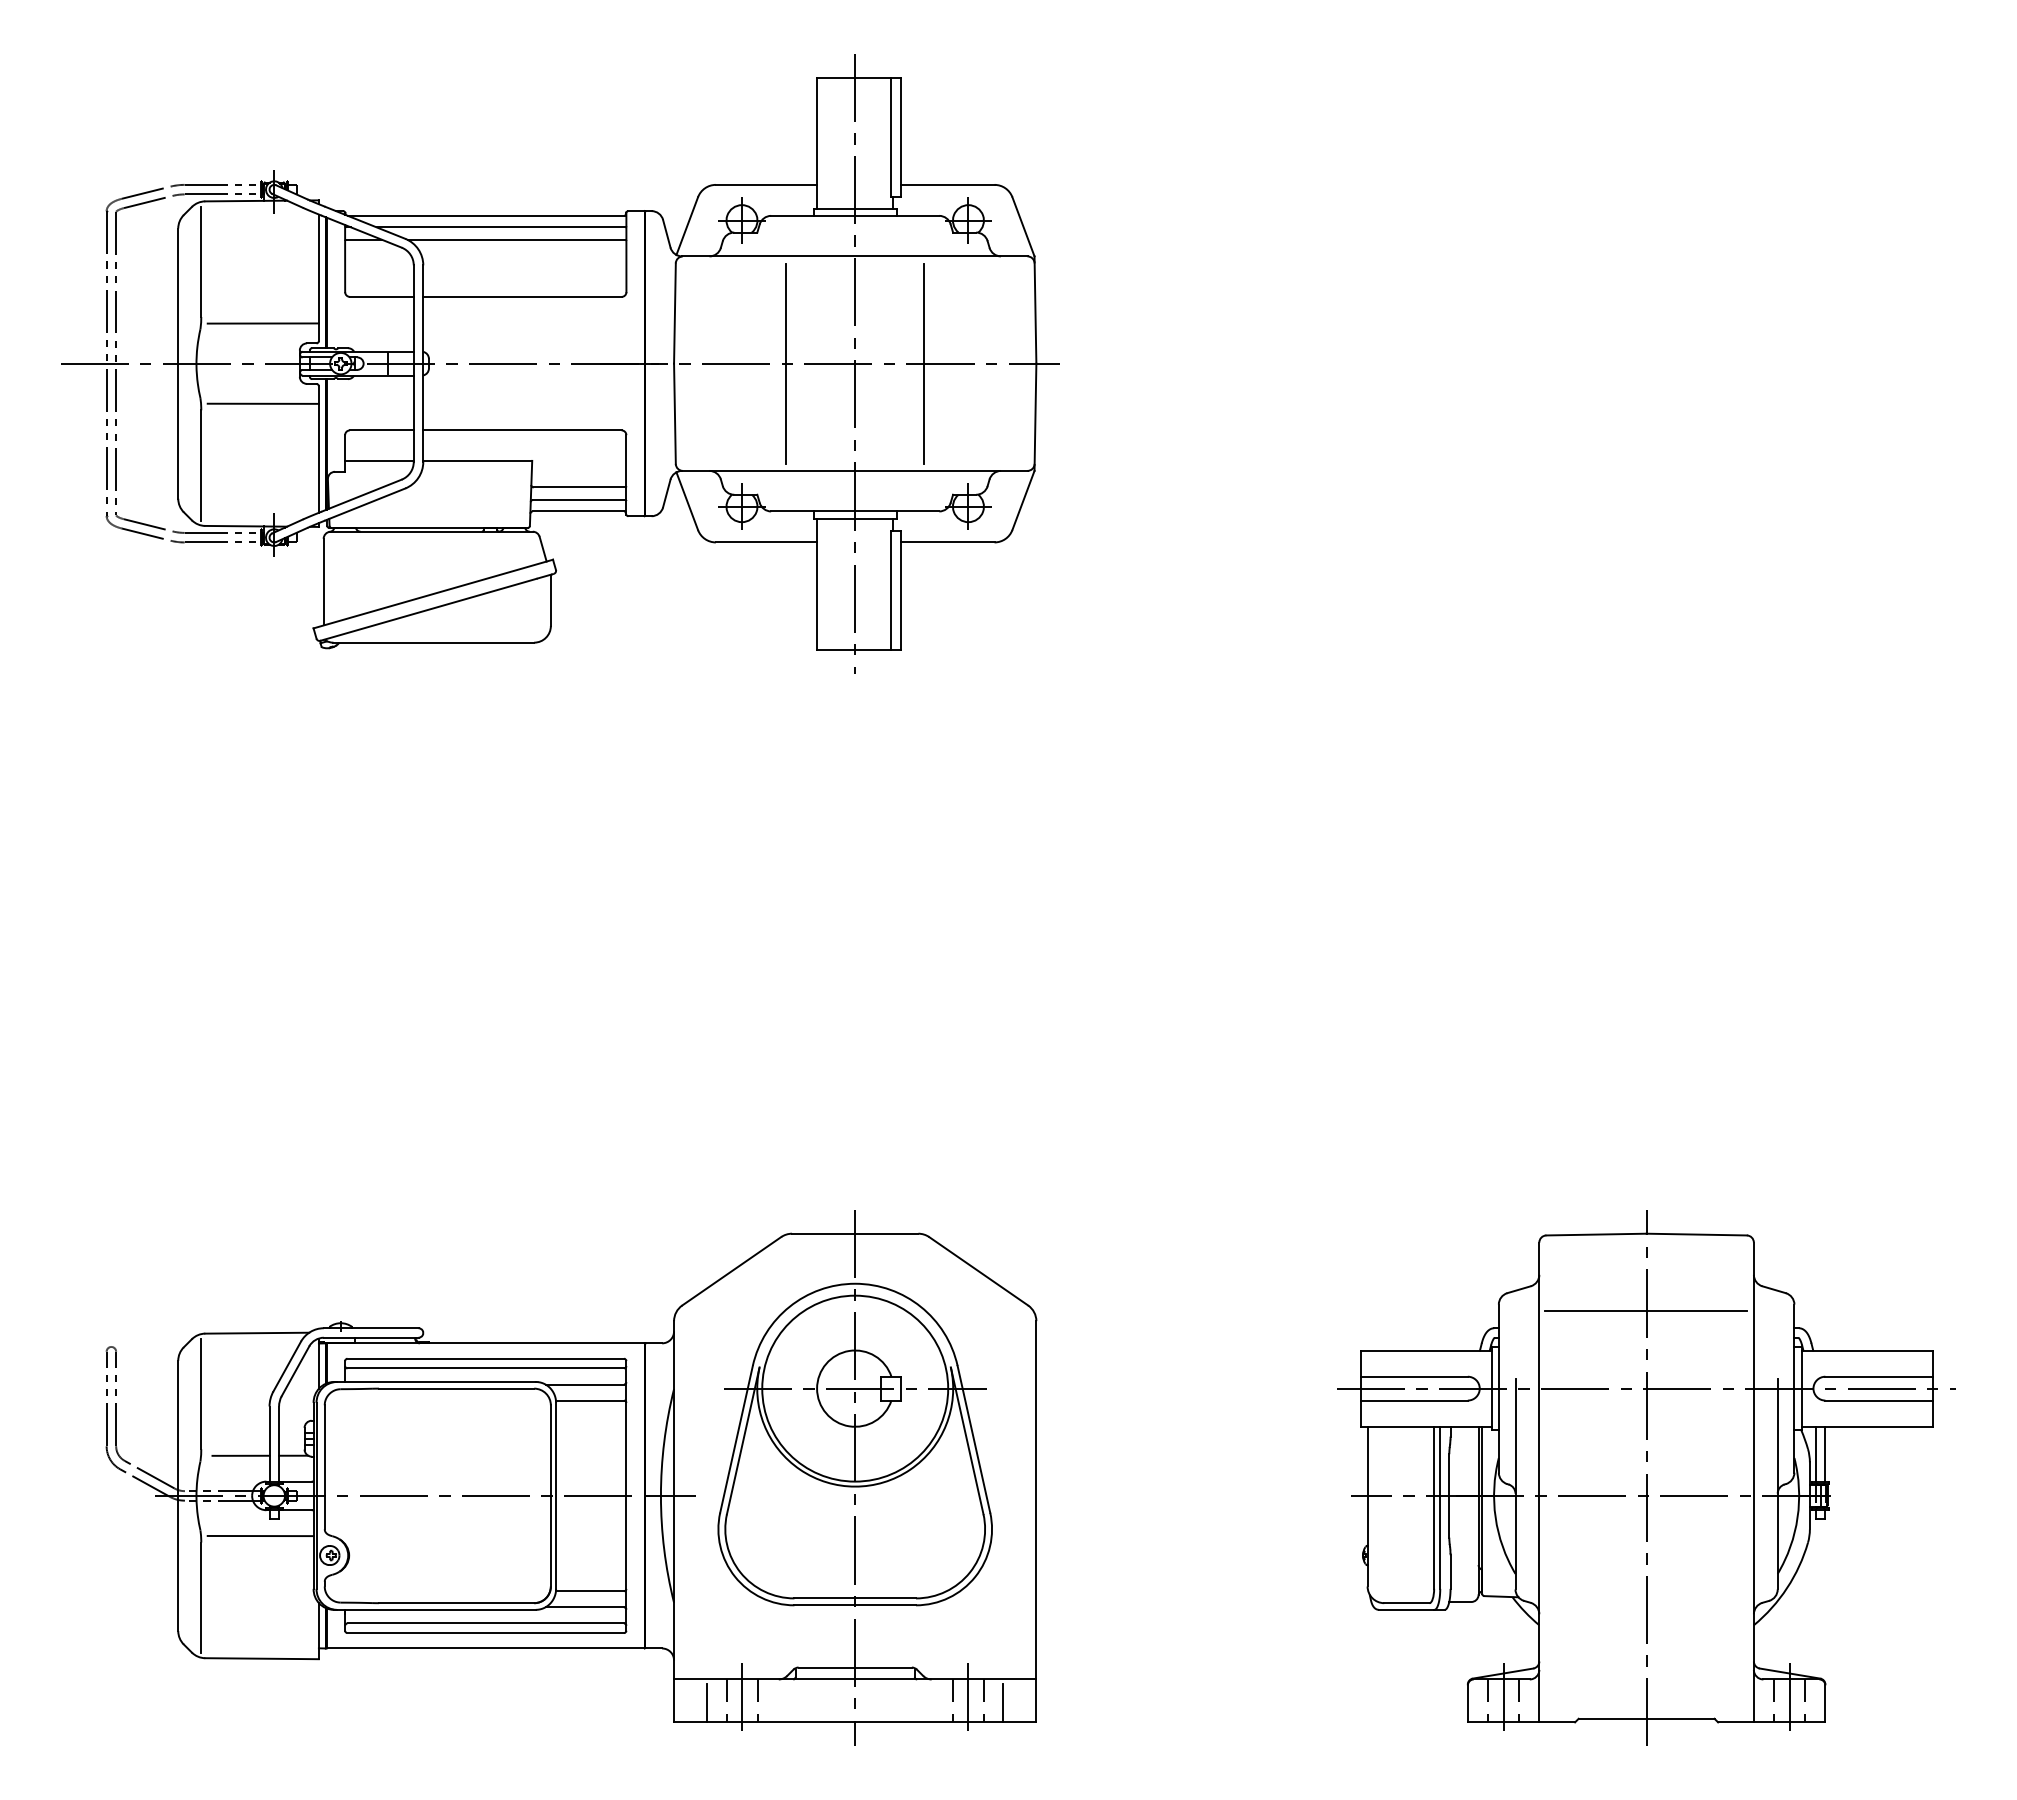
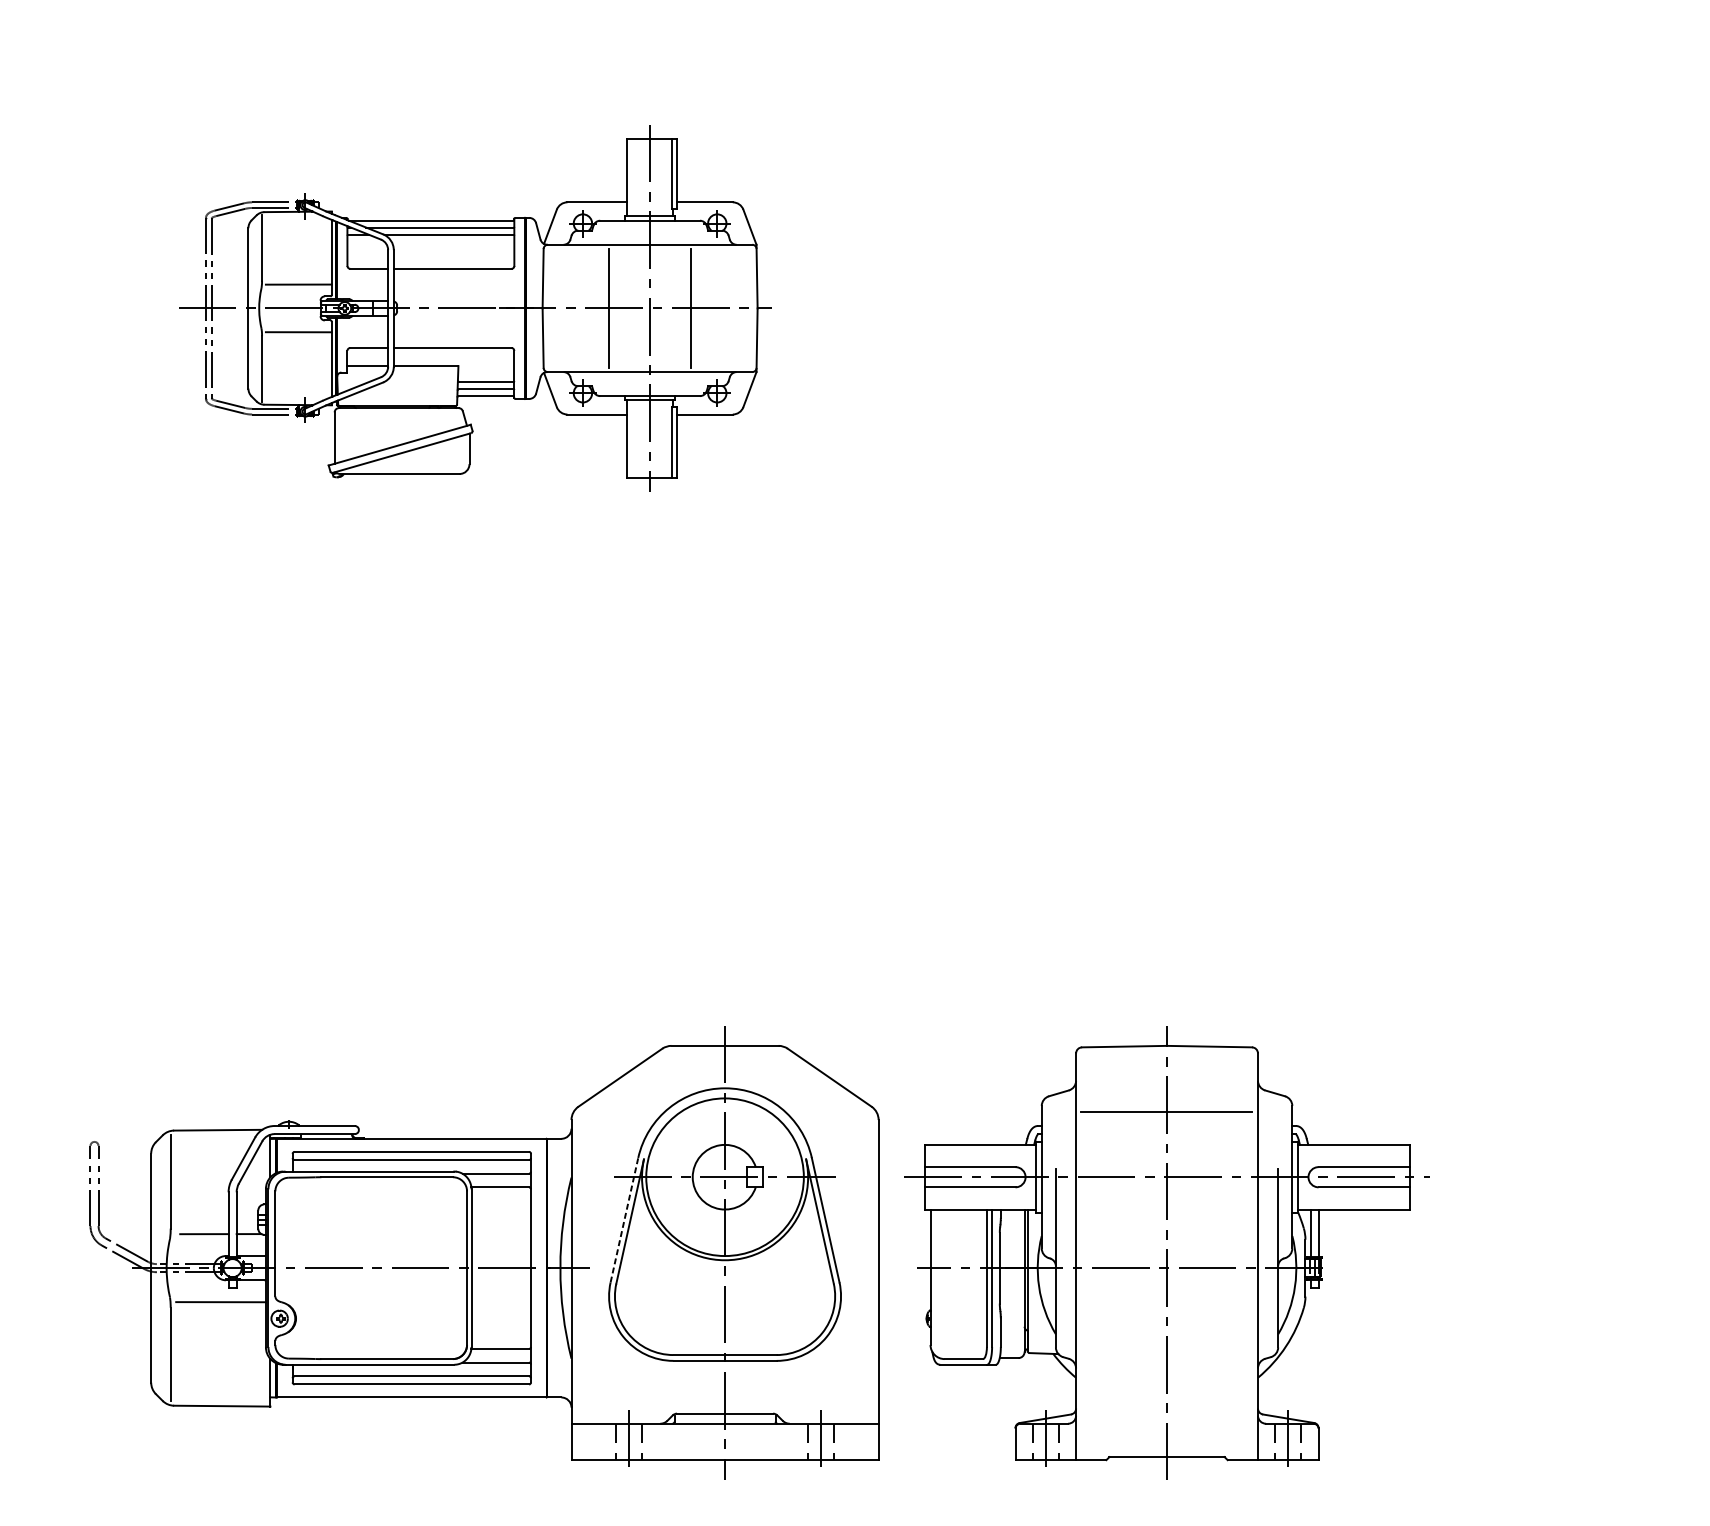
part: (560, 363) -> (475, 308), size x0.7
line: (736, 1438) -> (624, 1219), solid -> dashed
part: (1646, 1477) -> (1166, 1252), moved
line: (707, 1703) -> (599, 1444), removed
line: (1003, 1703) -> (850, 1444), removed

